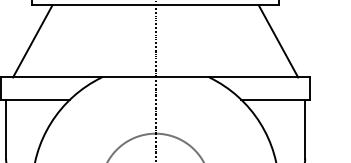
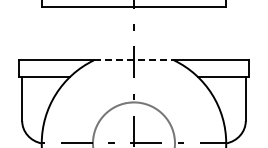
line: (31, 41) -> (41, 33), removed
line: (278, 41) -> (225, 33), removed
line: (156, 77) -> (134, 60), solid -> dashed

